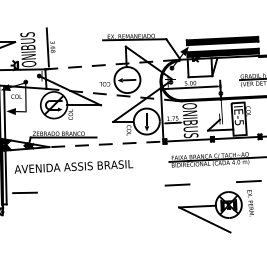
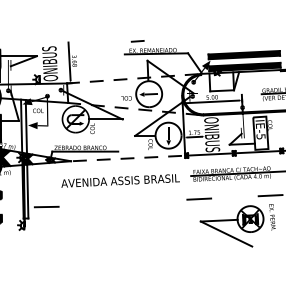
line: (115, 27) -> (137, 41), added
text: (73, 166) -> (120, 180), moved

